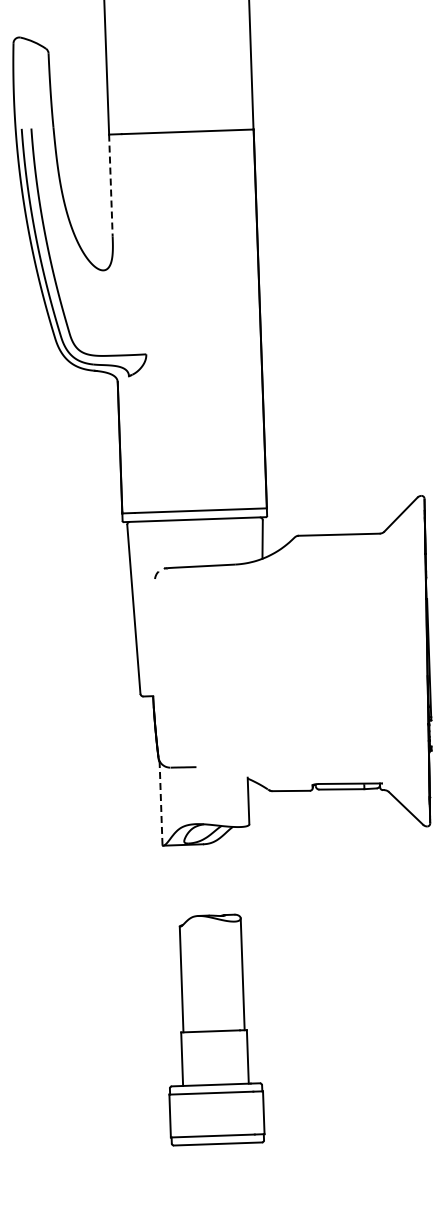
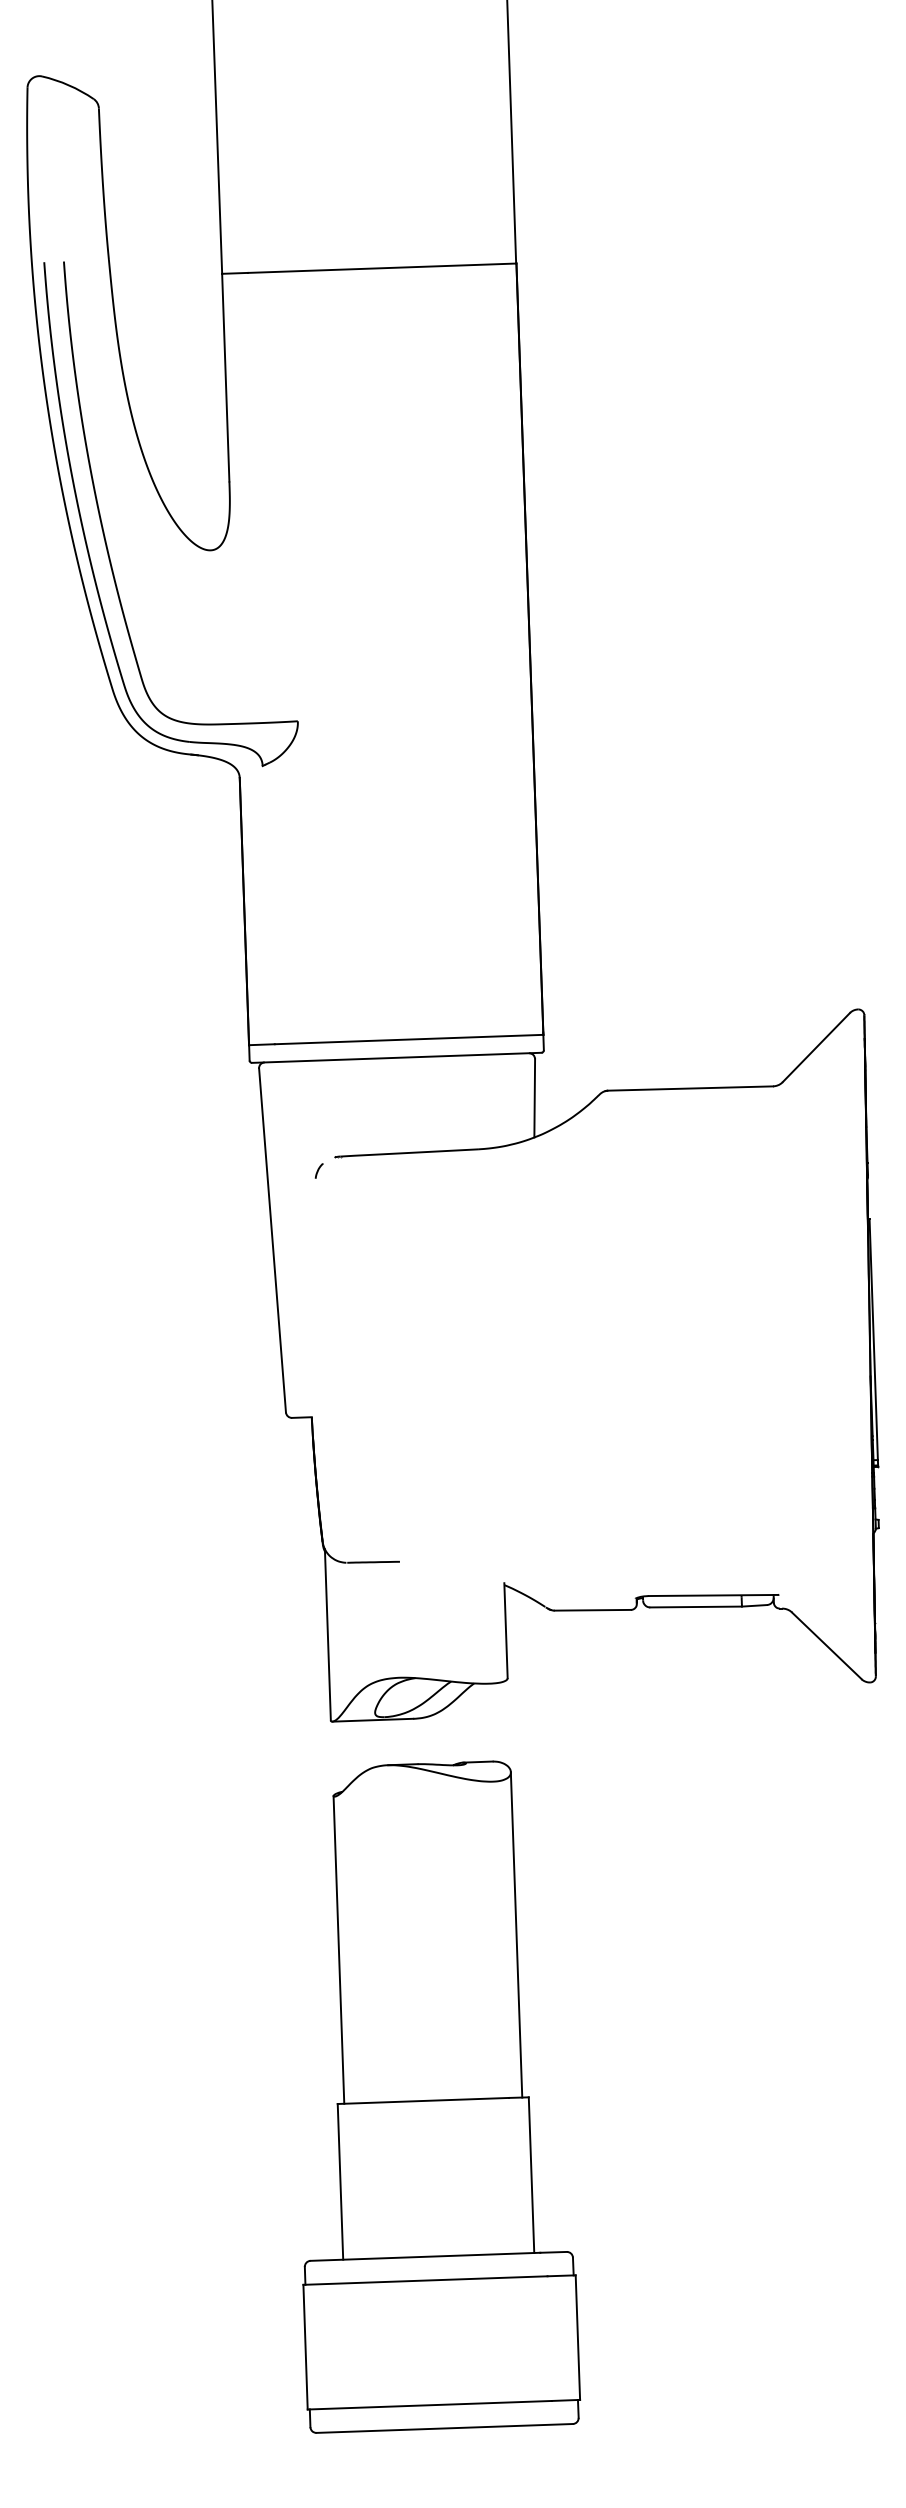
line: (110, 186) -> (224, 379), dashed -> solid
line: (161, 803) -> (328, 1635), dashed -> solid
part: (216, 1029) -> (440, 2095), size x1.43

